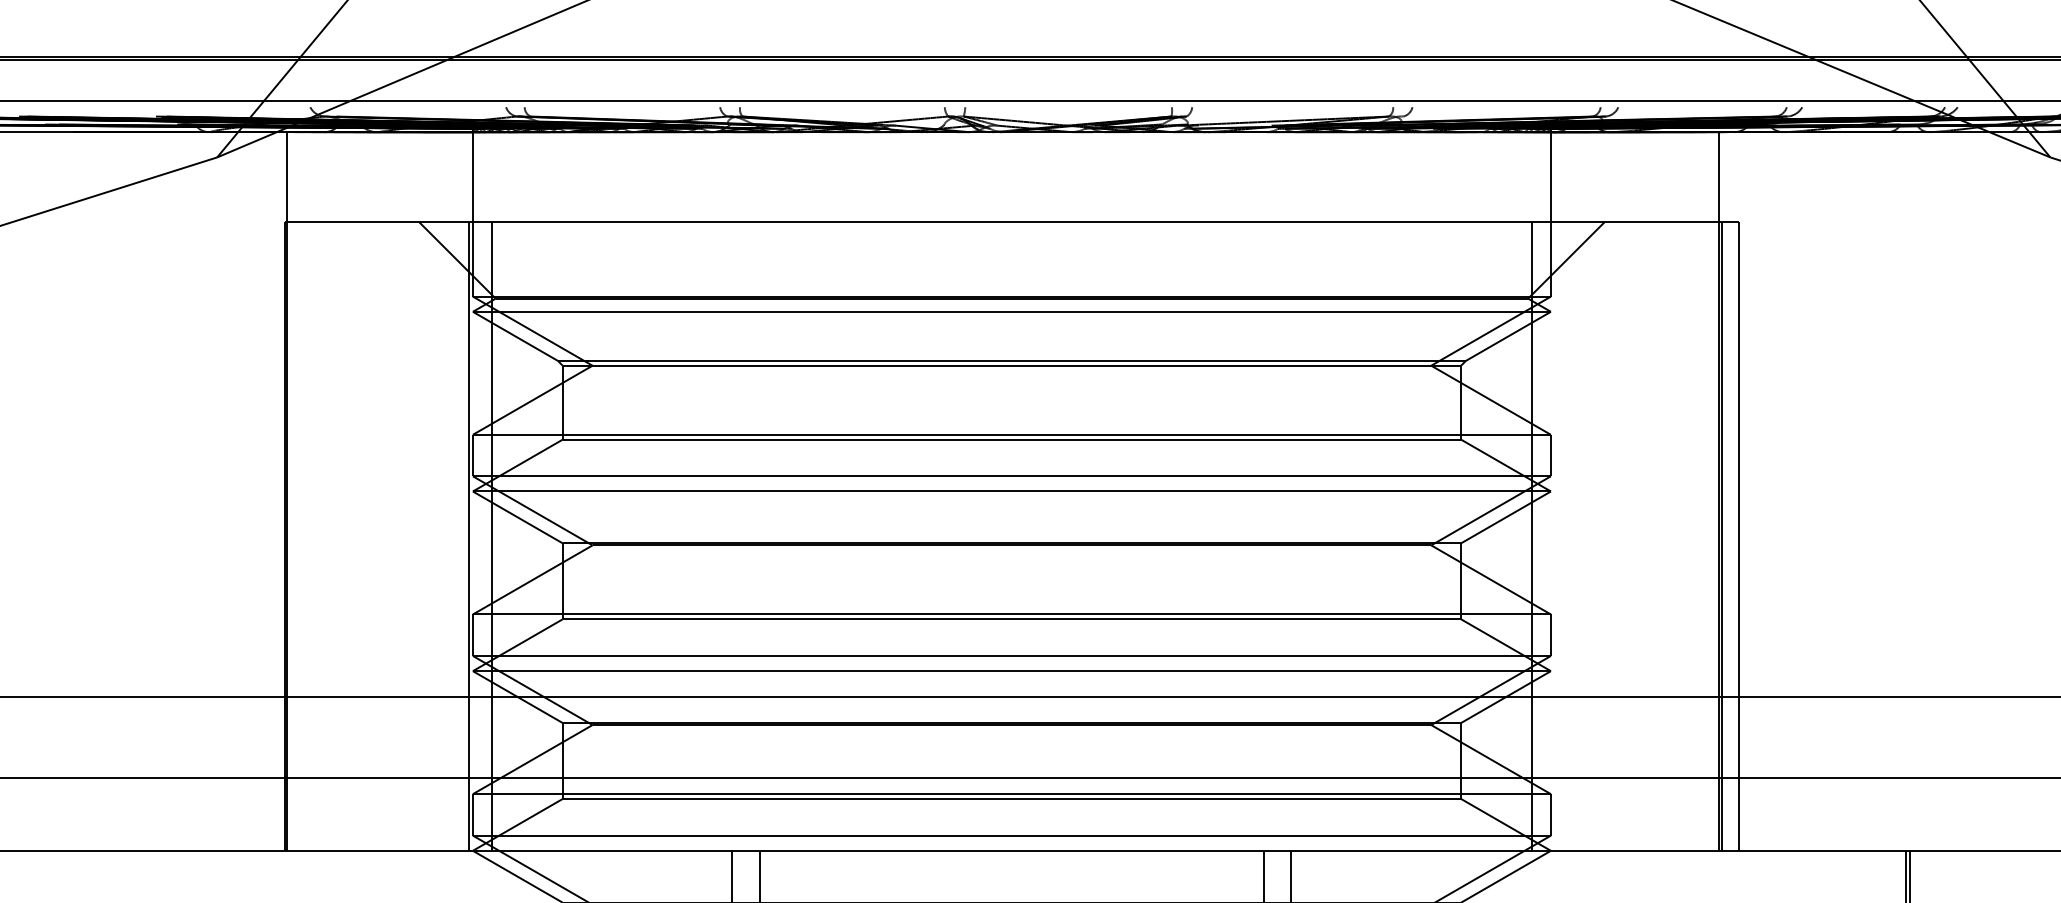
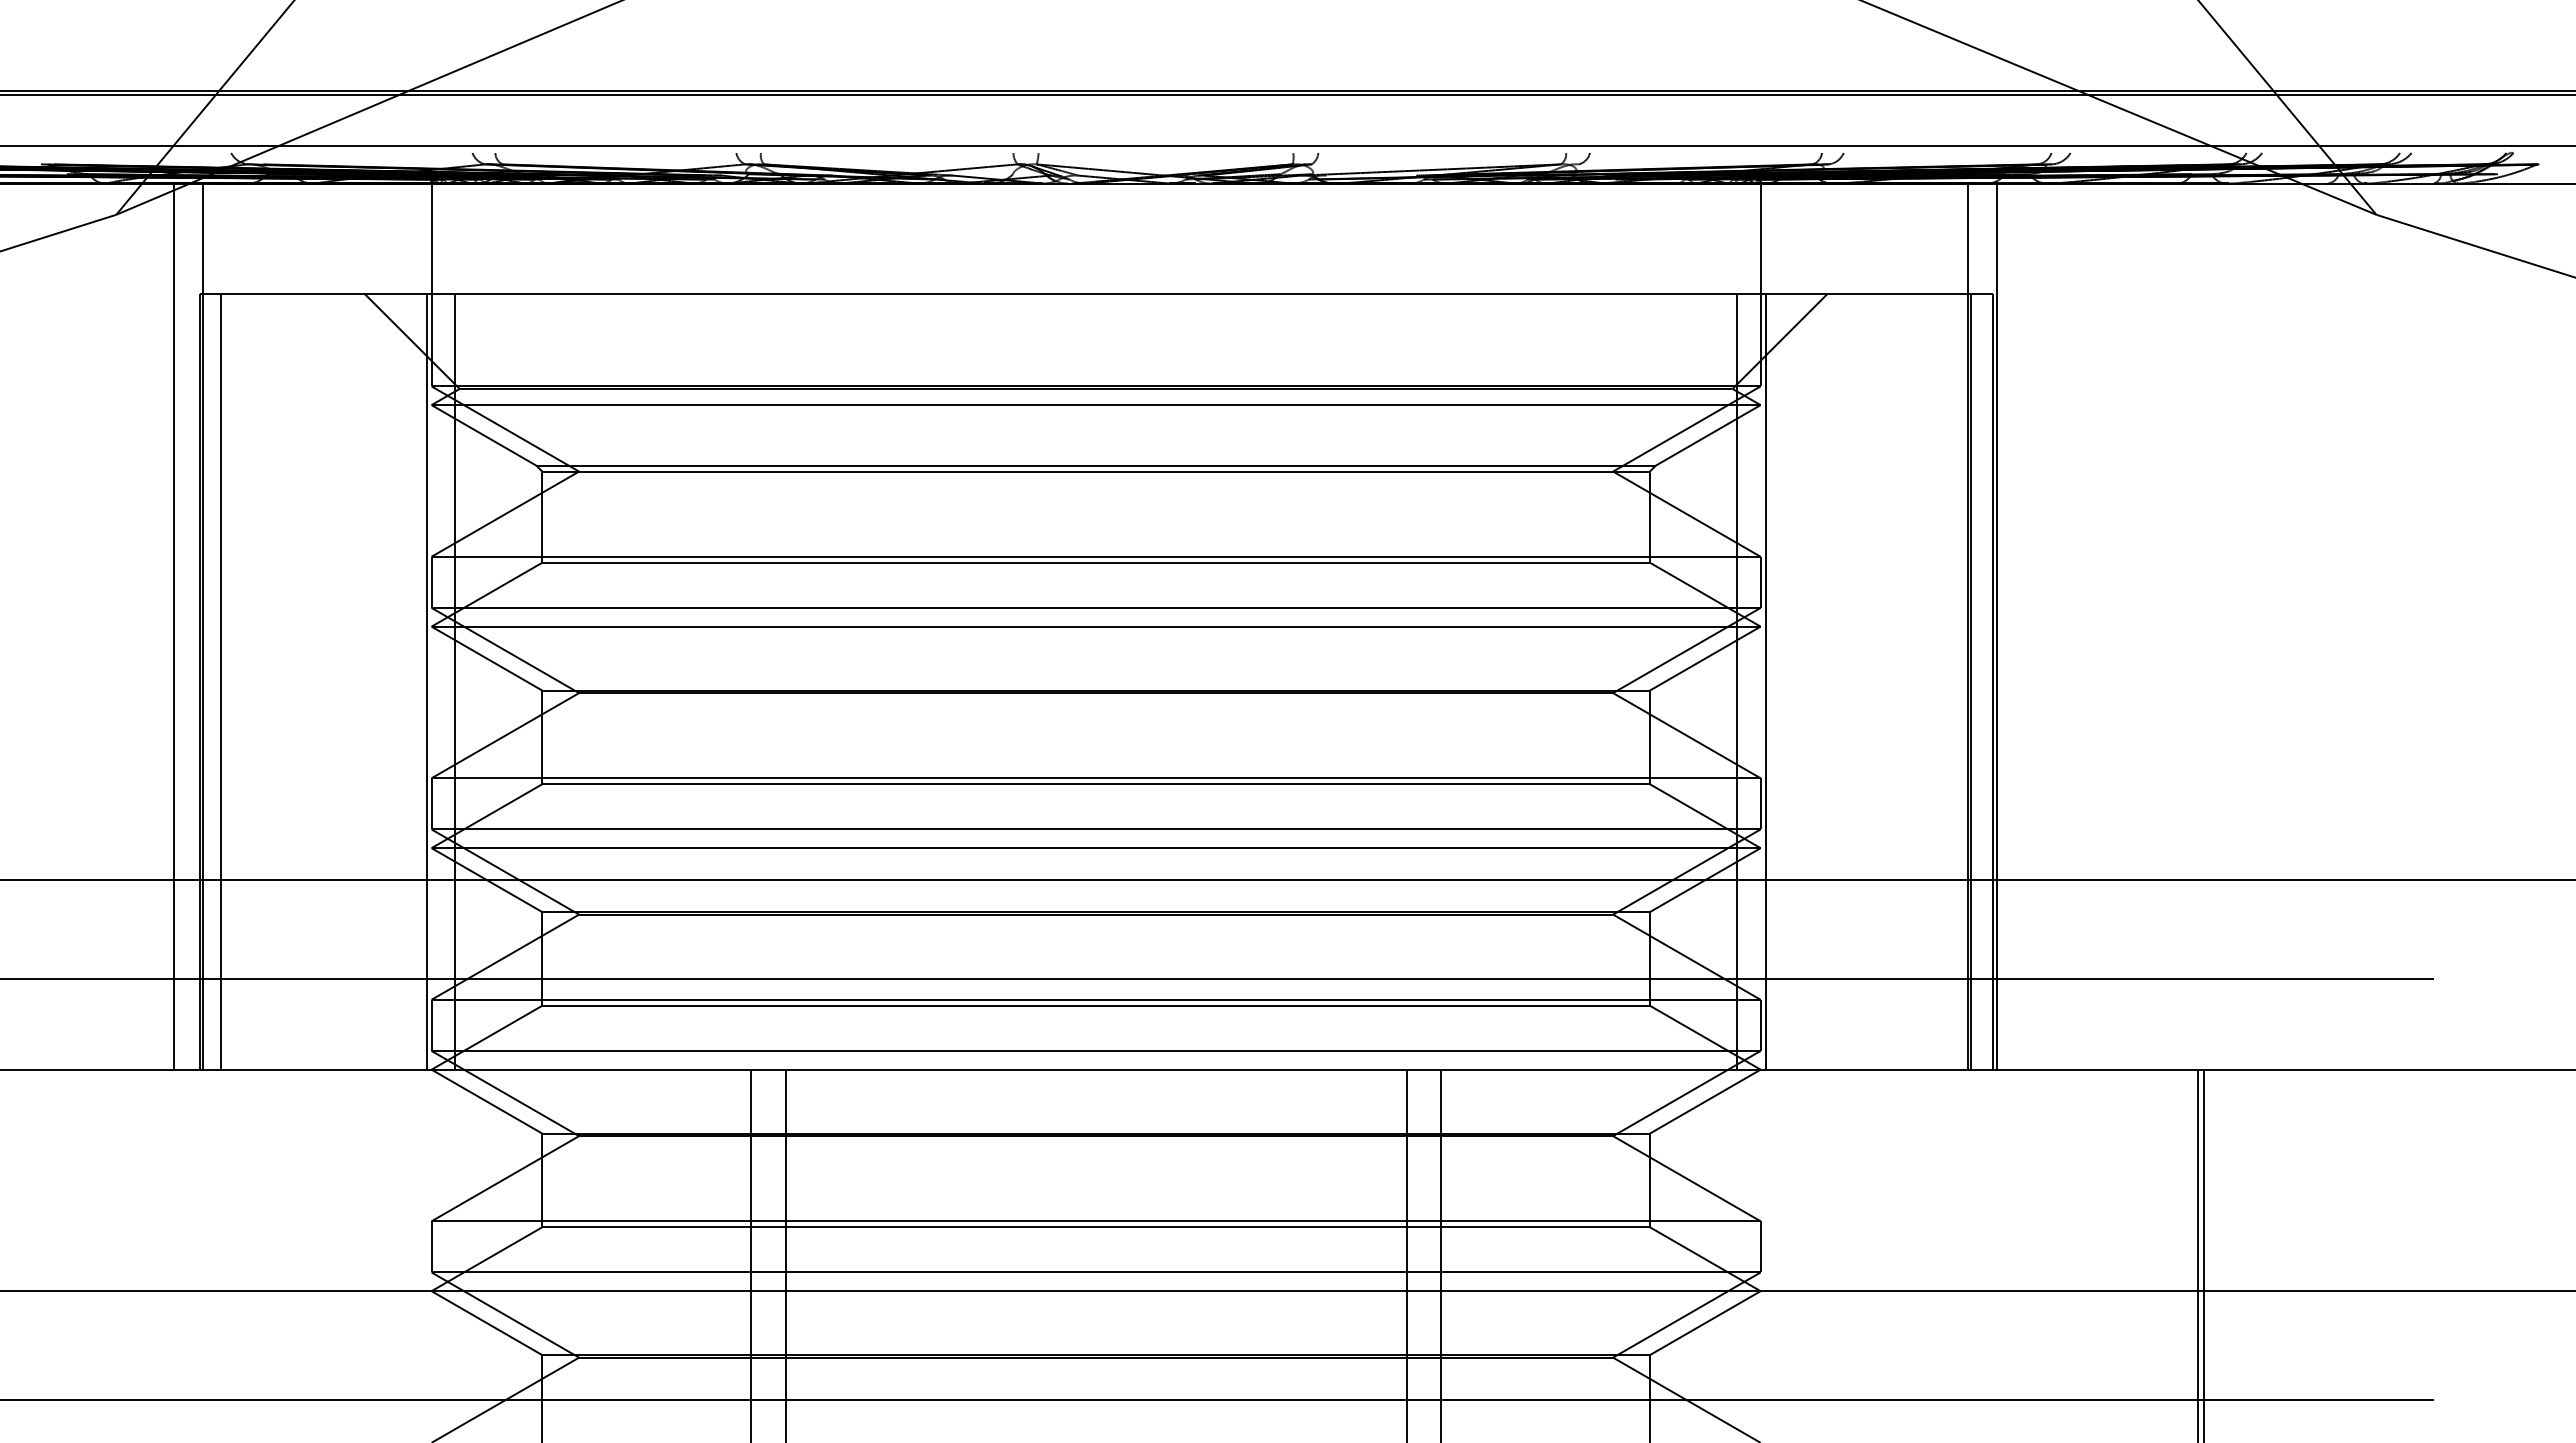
line: (263, 491) -> (173, 626), added
line: (1742, 491) -> (1996, 626), added
line: (301, 535) -> (220, 681), added
line: (1554, 535) -> (1765, 681), added

